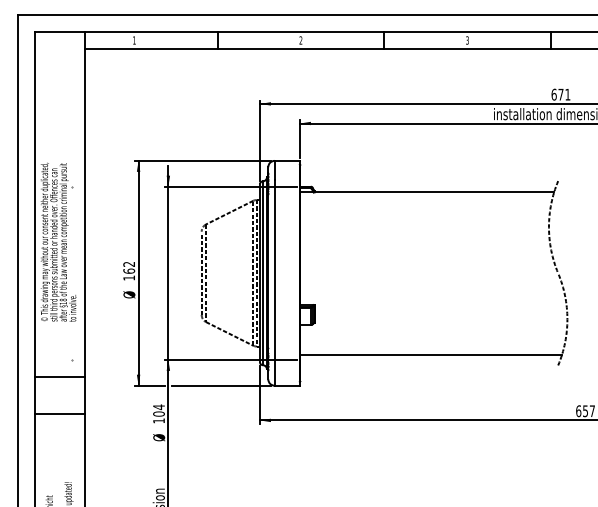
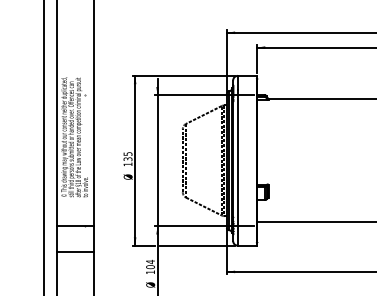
text: (129, 267) -> (128, 156), 162 -> 135
line: (59, 377) -> (75, 226), moved
line: (59, 413) -> (75, 251), moved

